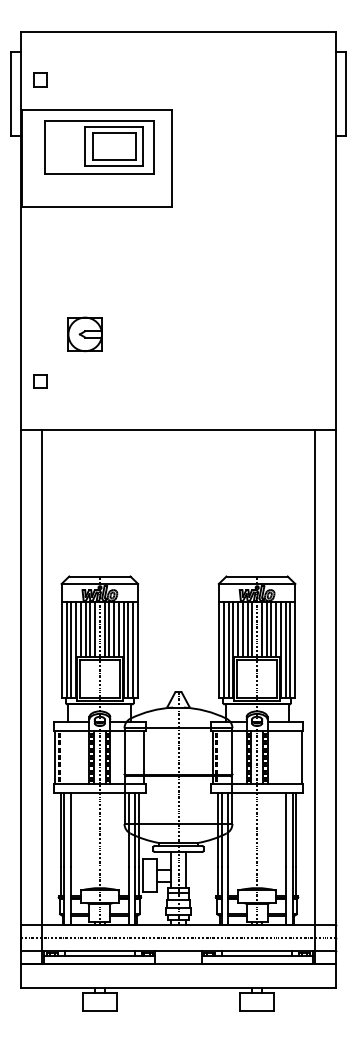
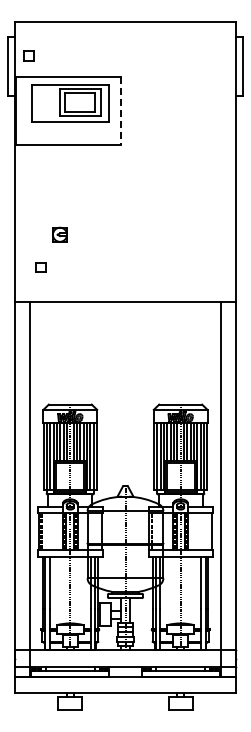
line: (172, 159) -> (121, 111), solid -> dashed
part: (84, 334) -> (59, 234), size x0.6
part: (40, 381) -> (40, 267), moved
line: (178, 938) -> (125, 658), removed

